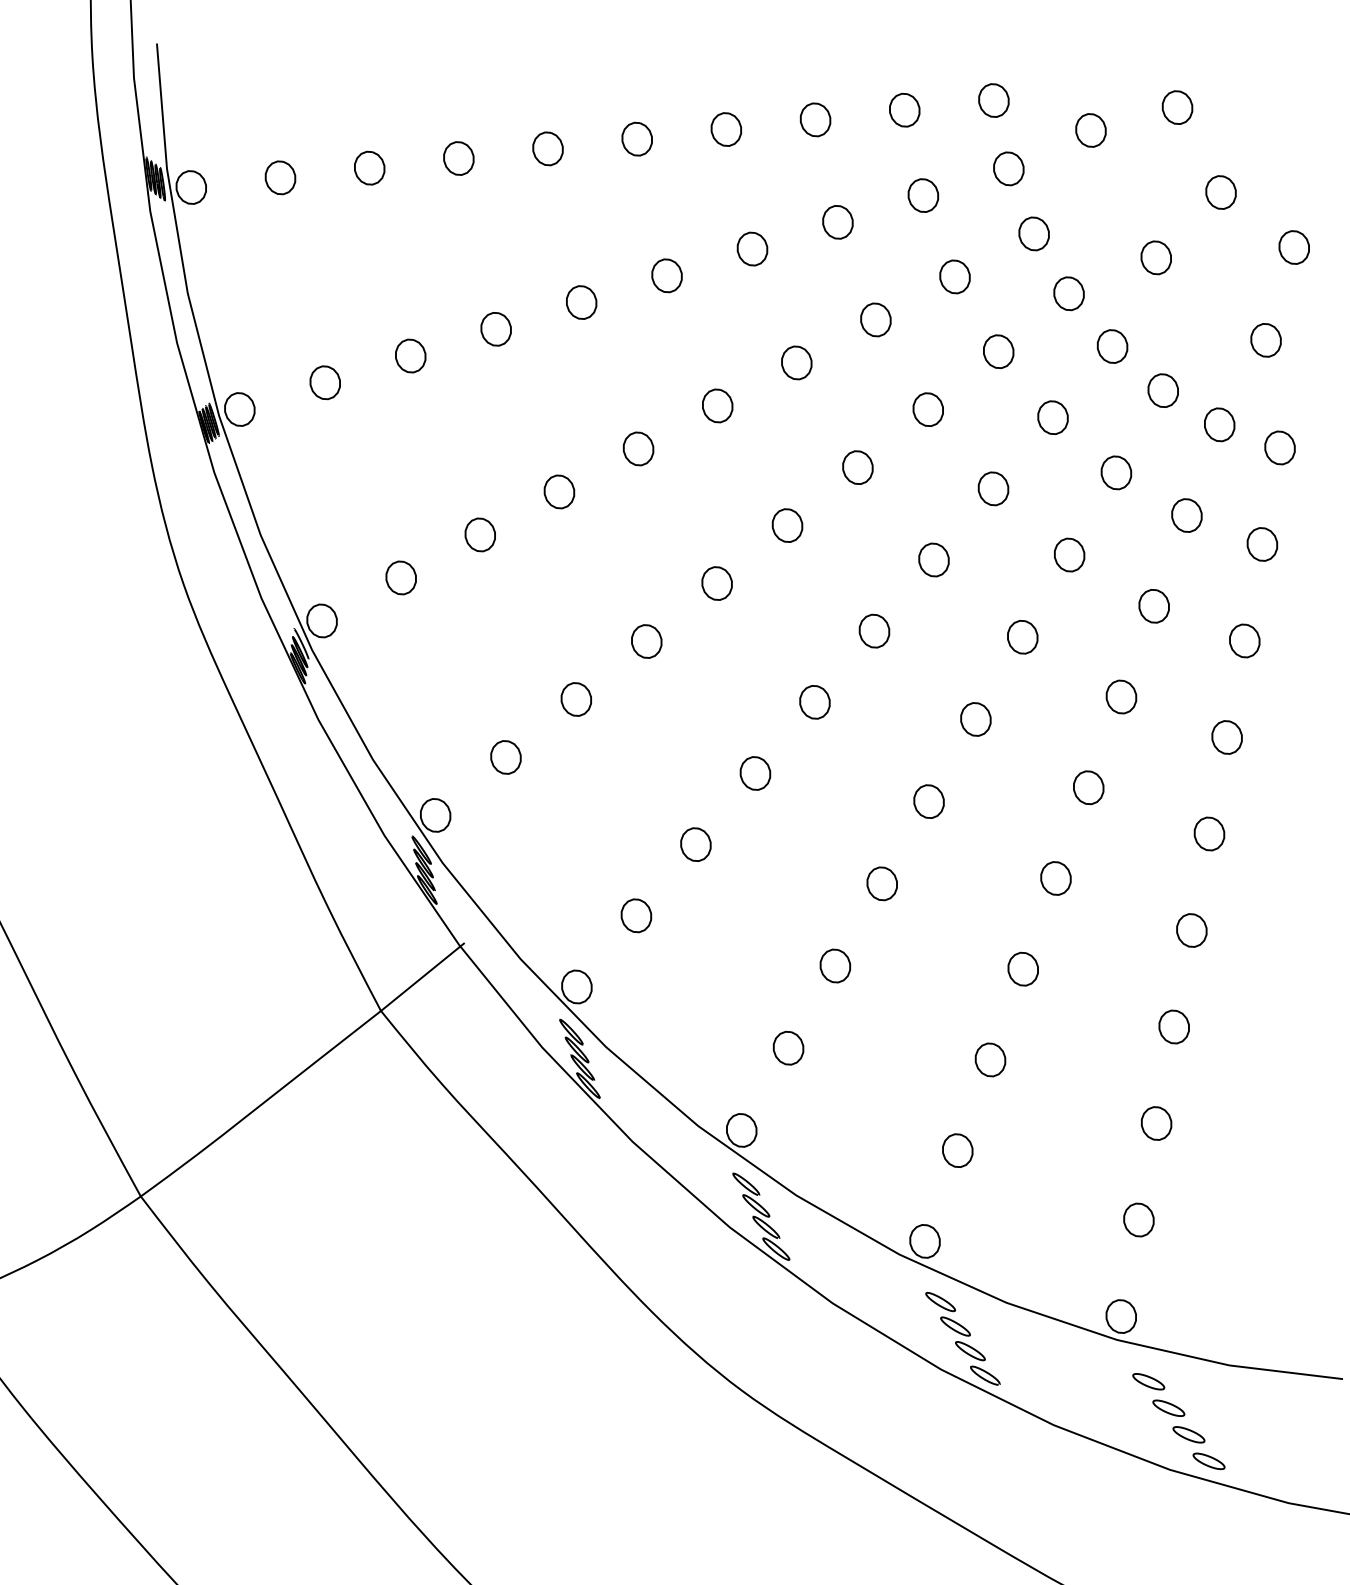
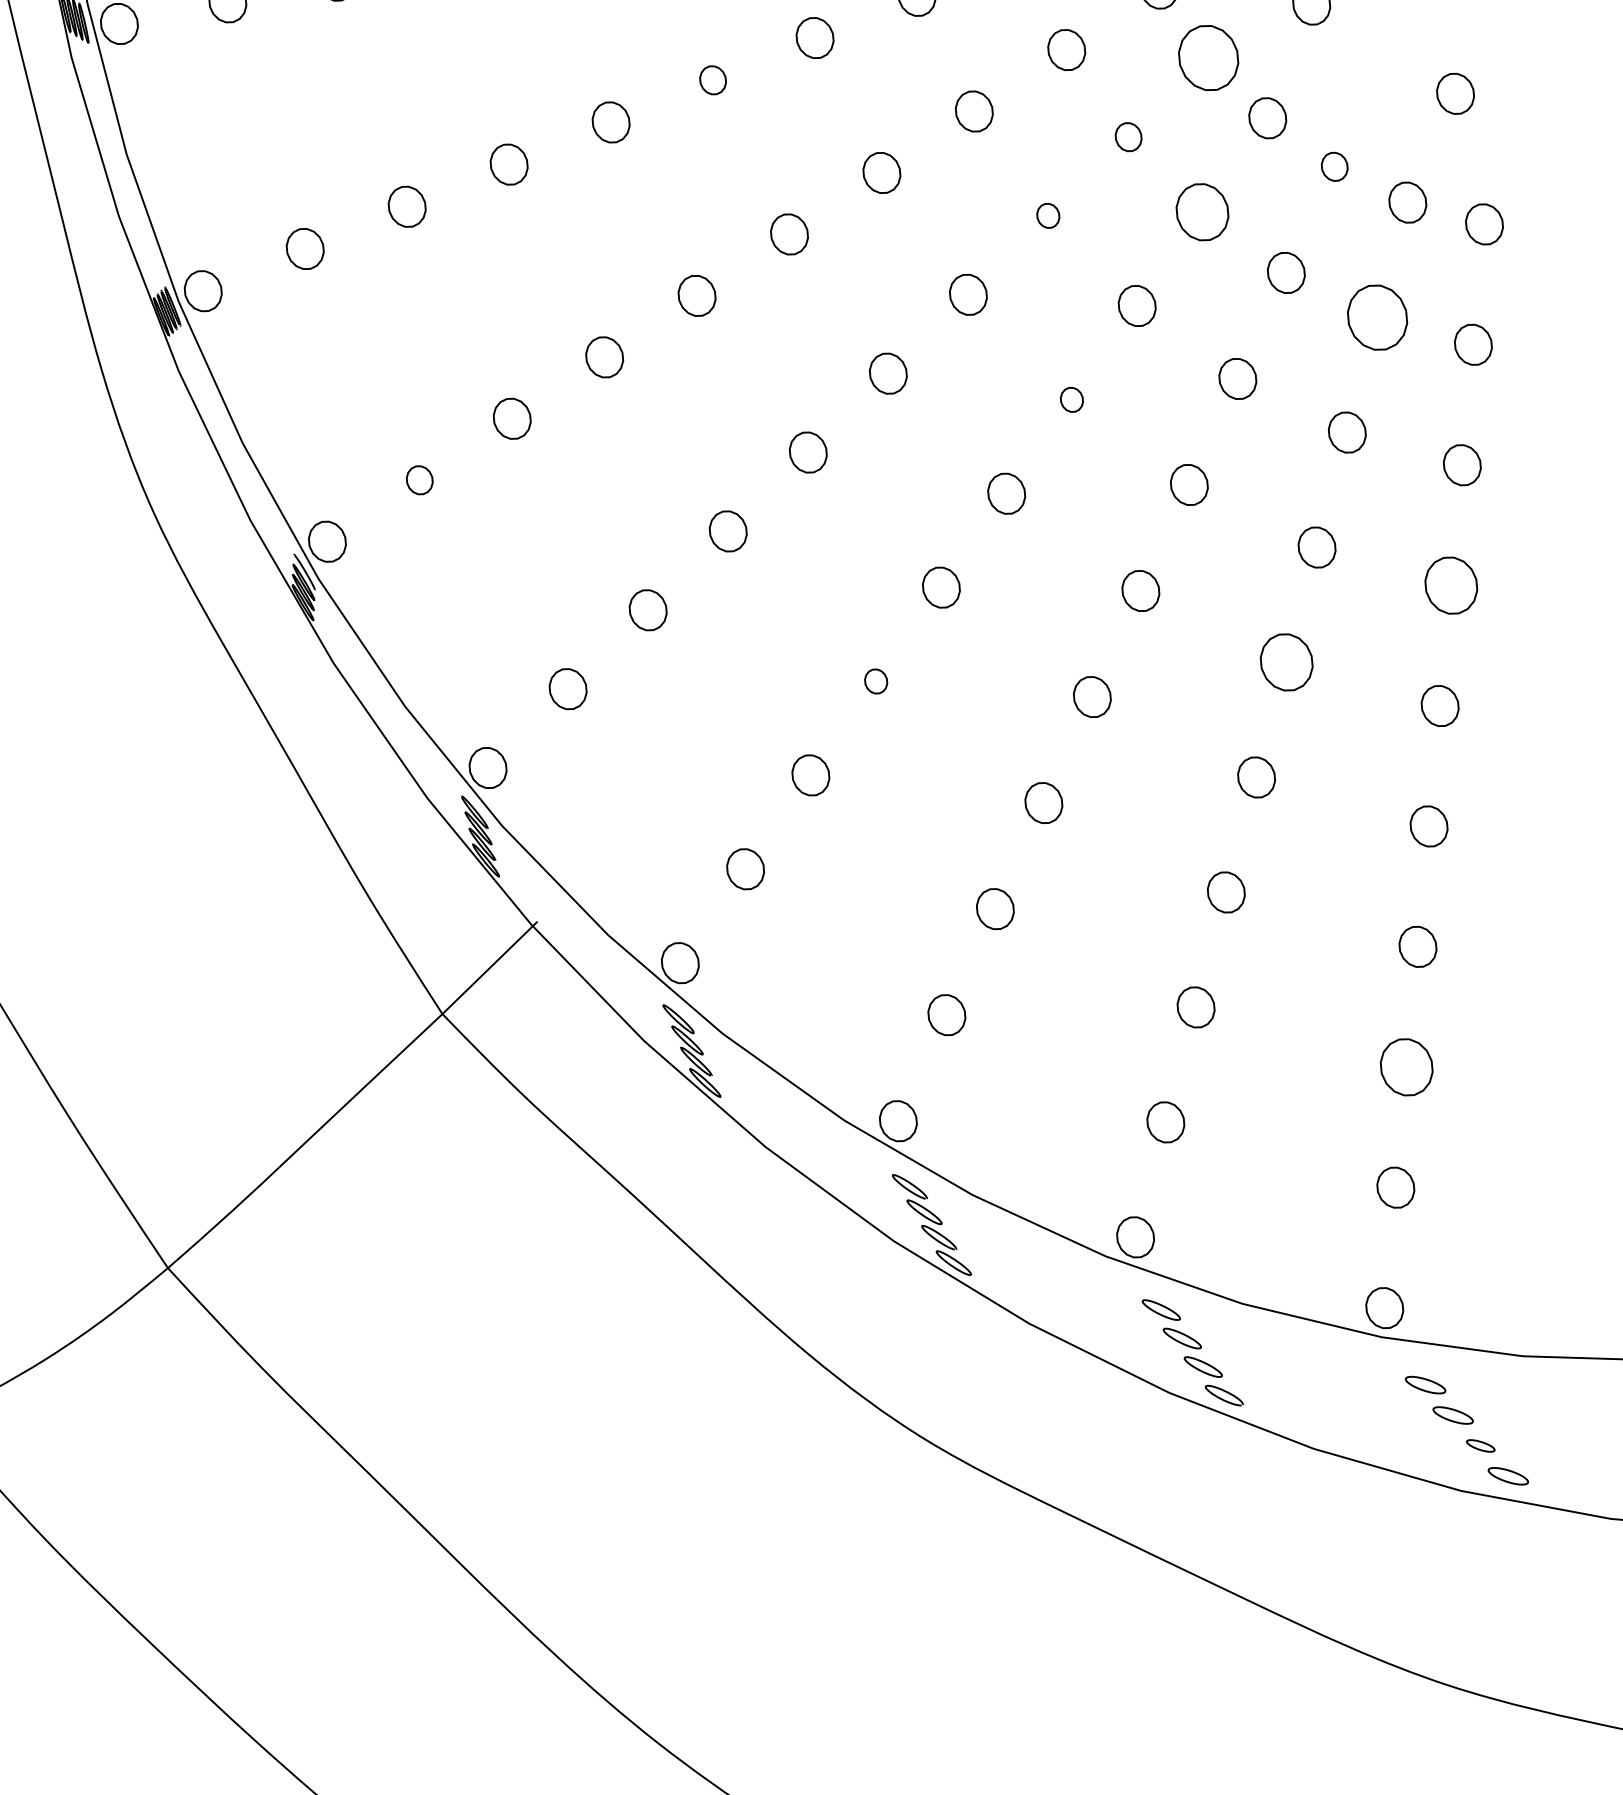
part: (666, 275) -> (712, 79), size x0.7
part: (1068, 293) -> (1207, 57), size x1.6
part: (998, 351) -> (1128, 136), size x0.7
part: (1162, 390) -> (1333, 166), size x0.7
part: (927, 409) -> (1047, 215), size x0.6
part: (1052, 417) -> (1201, 211), size x1.4
part: (1186, 515) -> (1377, 317), size x1.6
part: (933, 559) -> (1071, 399), size x0.6
part: (400, 577) -> (418, 479), size x0.7
part: (1226, 737) -> (1450, 585), size x1.4
part: (755, 773) -> (876, 681), size x0.6
part: (1088, 787) -> (1286, 662), size x1.4
part: (1156, 1123) -> (1406, 1067), size x1.4
part: (1188, 1434) -> (1480, 1445), size x0.7

